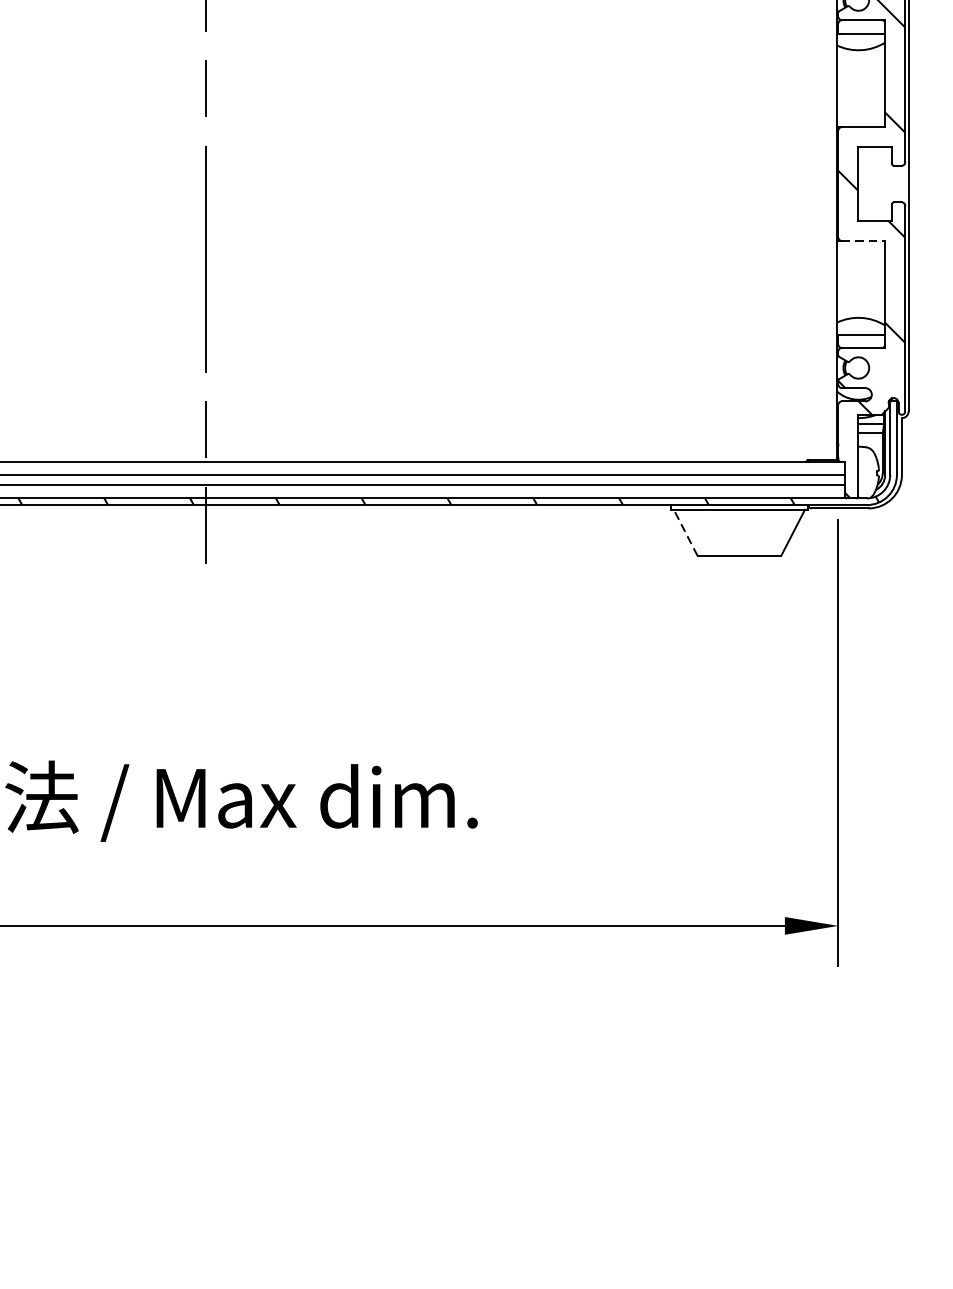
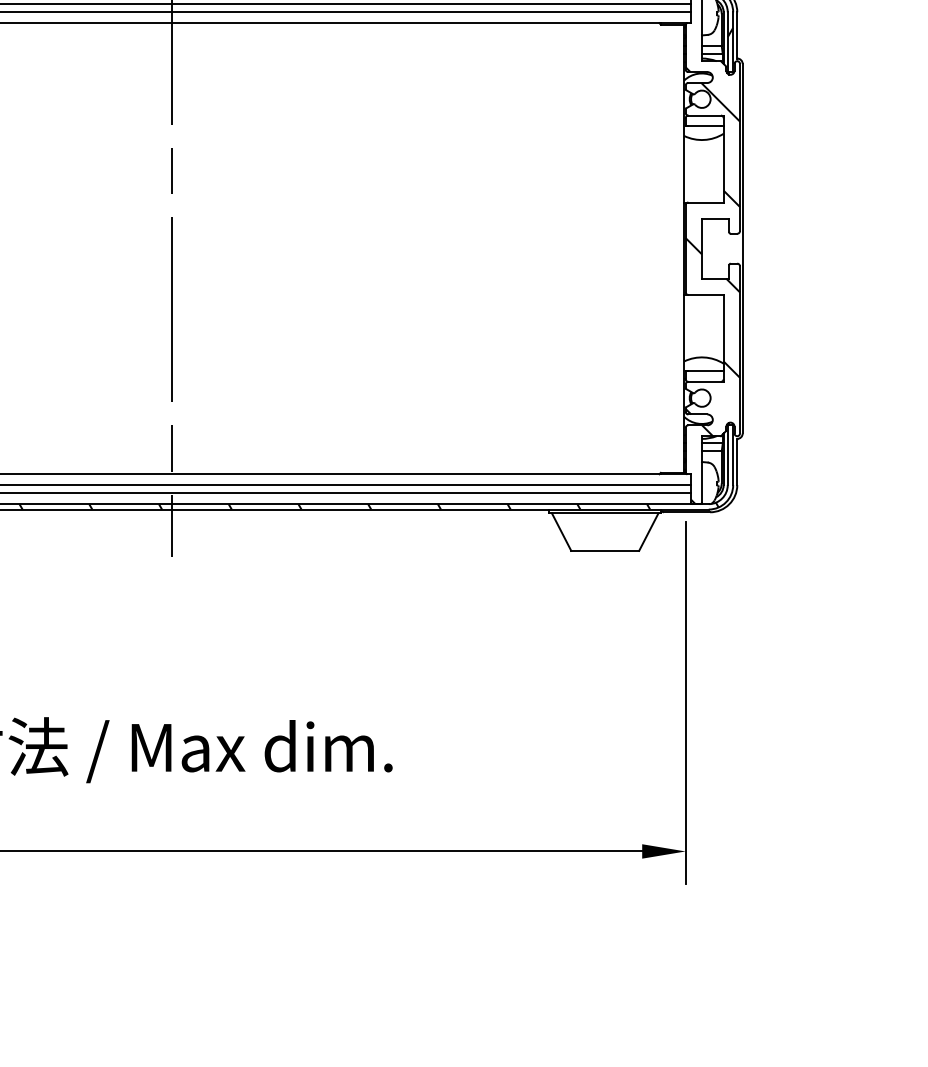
line: (864, 240) -> (706, 294), dashed -> solid
line: (685, 532) -> (561, 531), dashed -> solid

